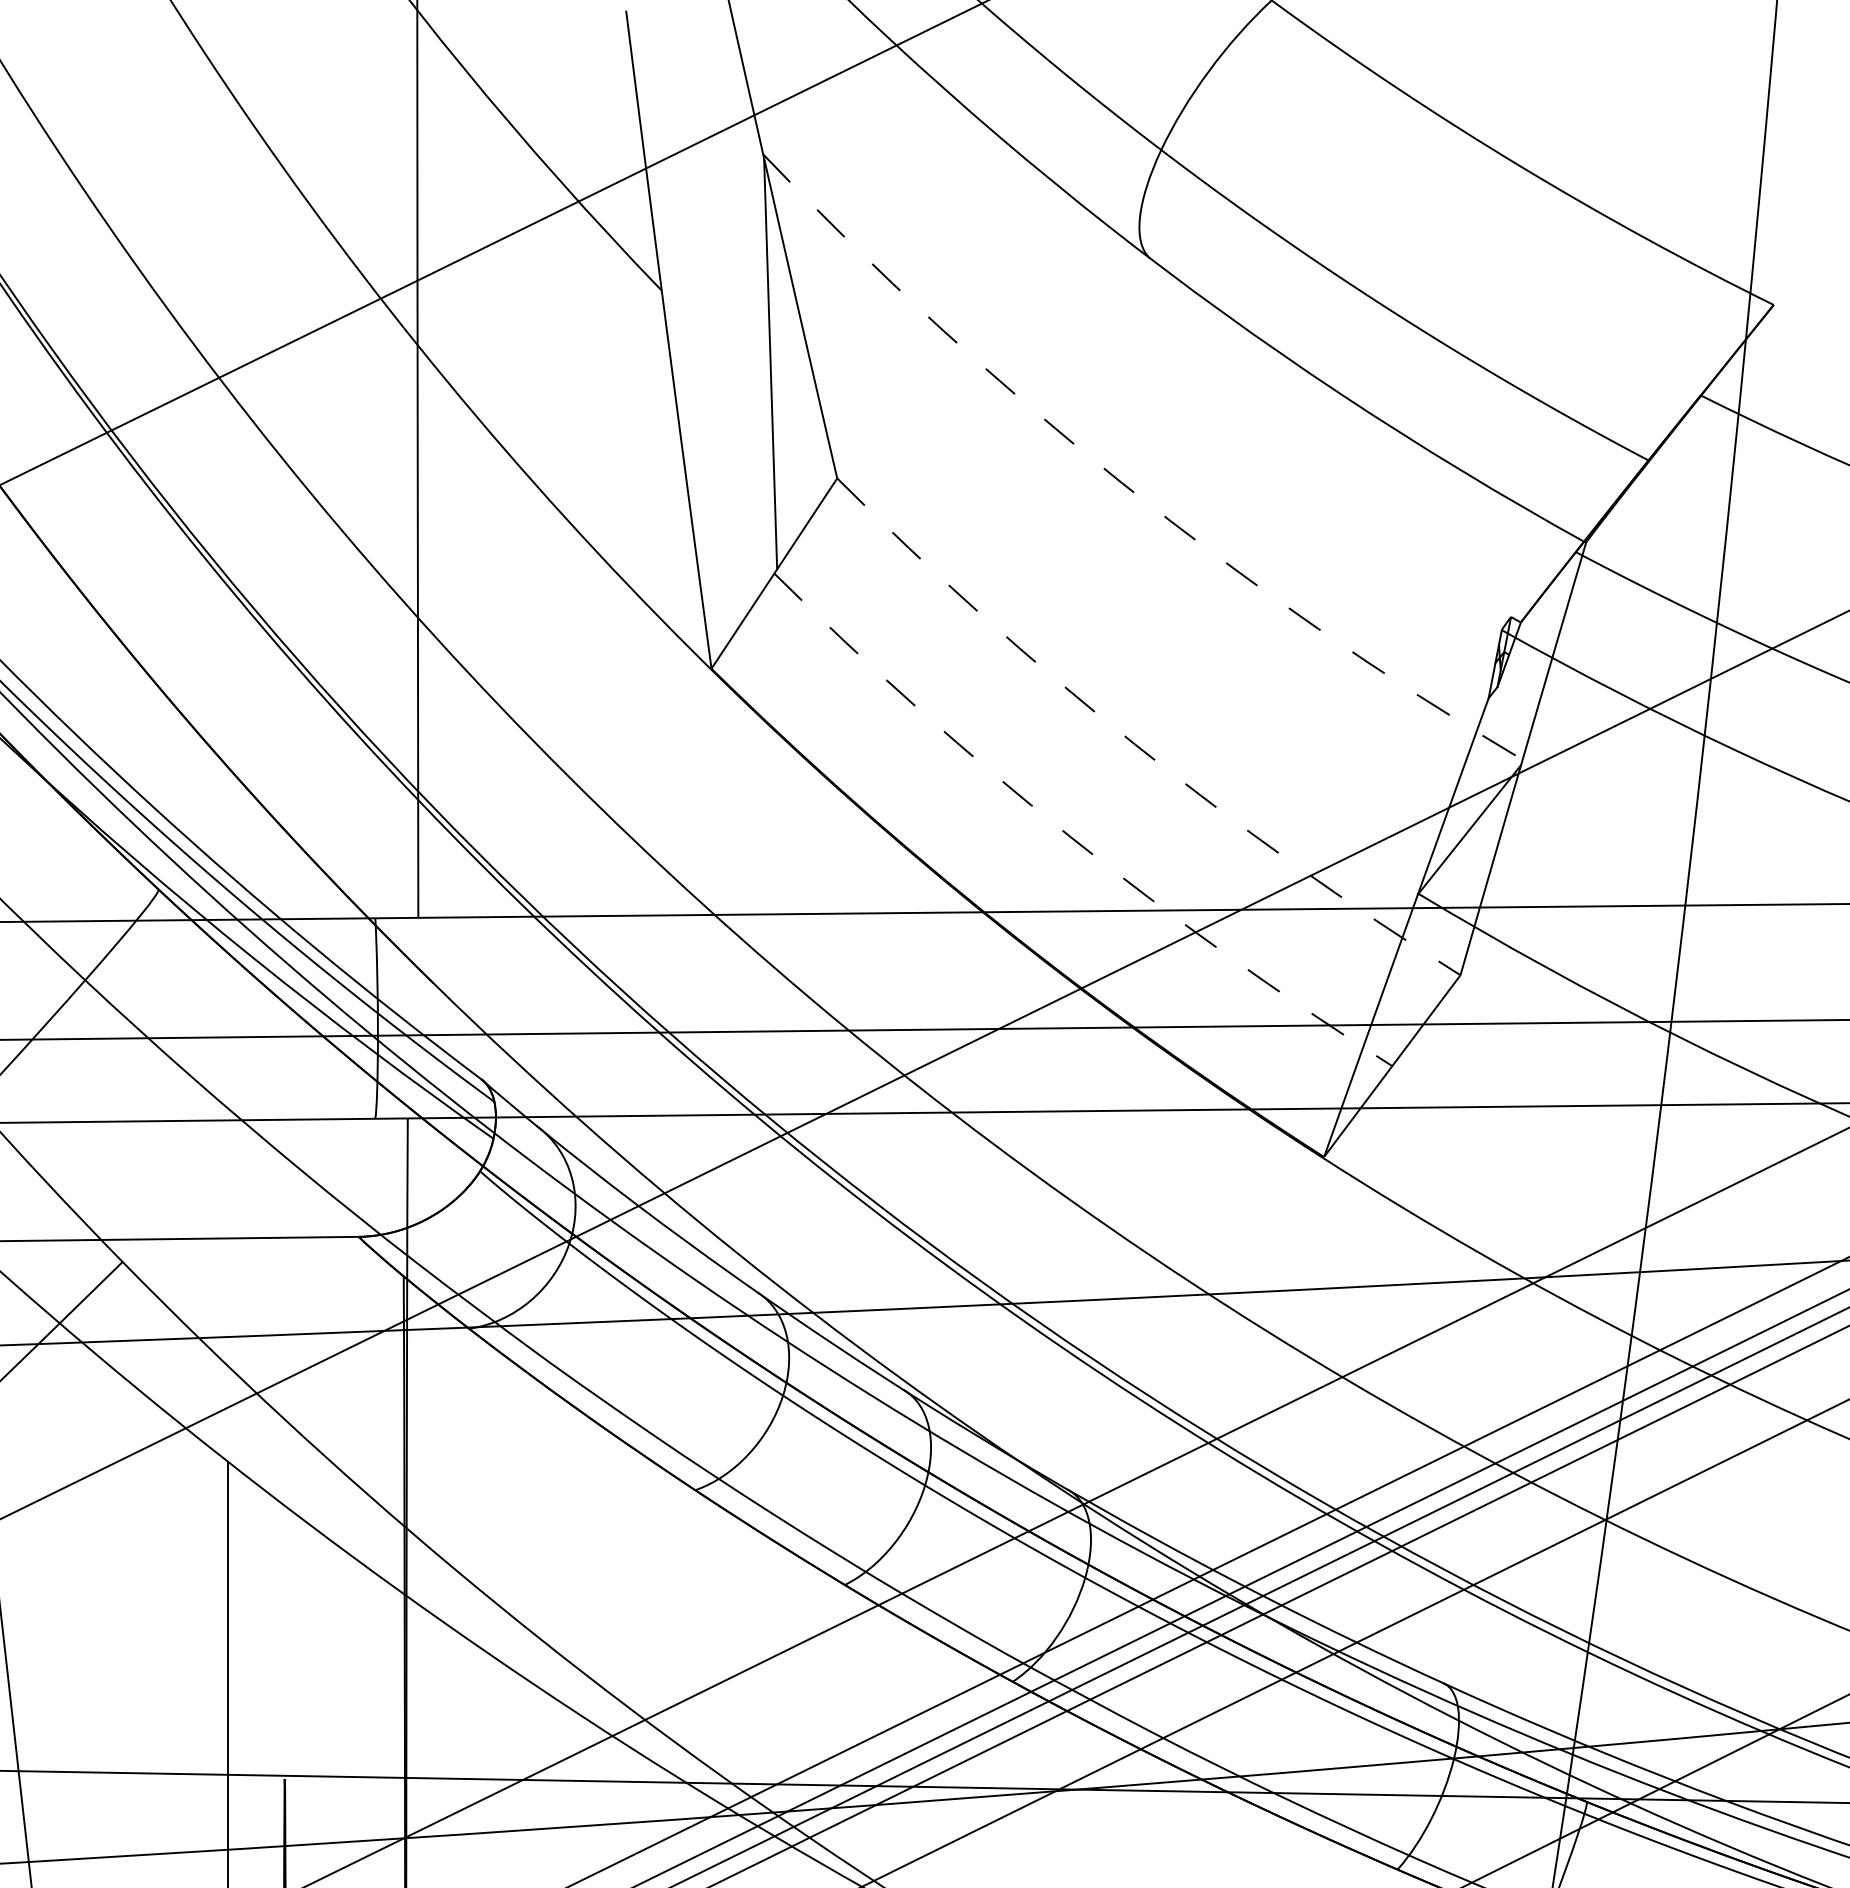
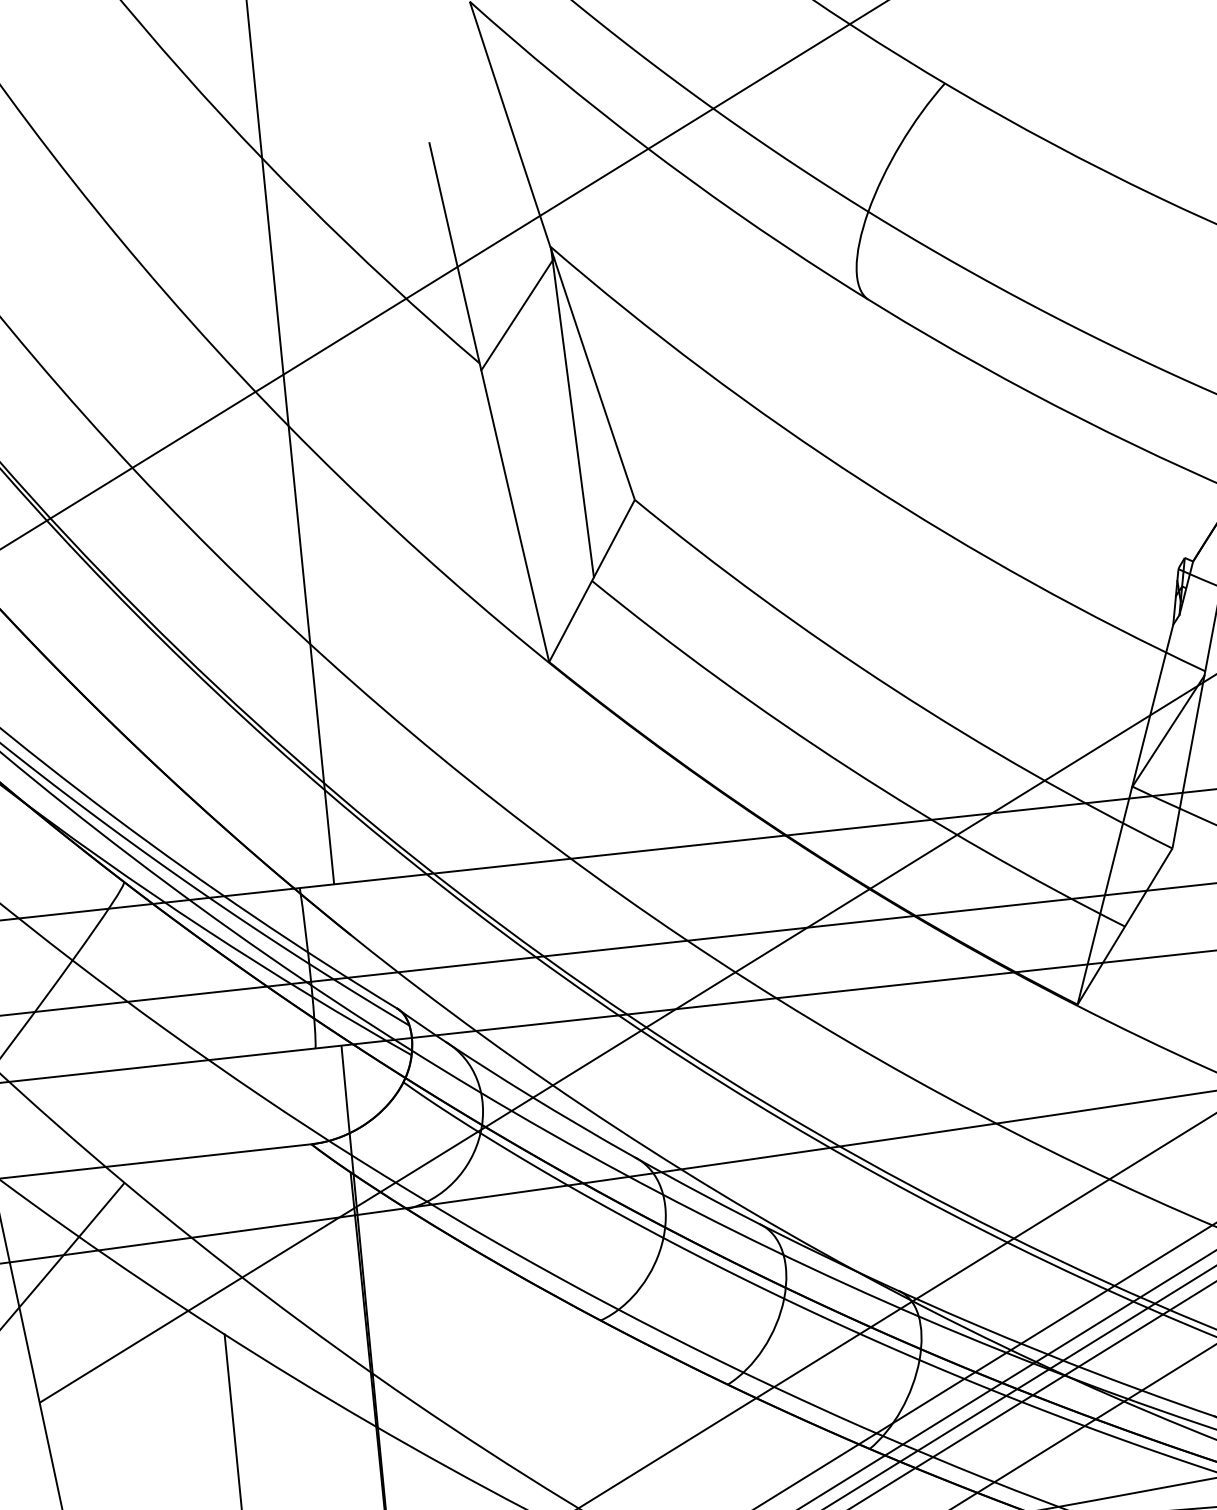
line: (714, 234) -> (517, 314), added
arc: (1122, 483) -> (863, 481), dashed -> solid
arc: (1134, 744) -> (893, 689), dashed -> solid
arc: (1070, 836) -> (849, 768), dashed -> solid

